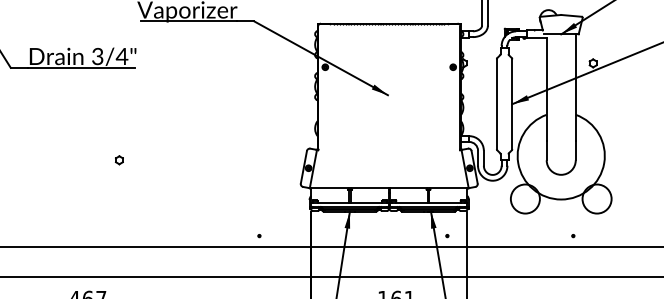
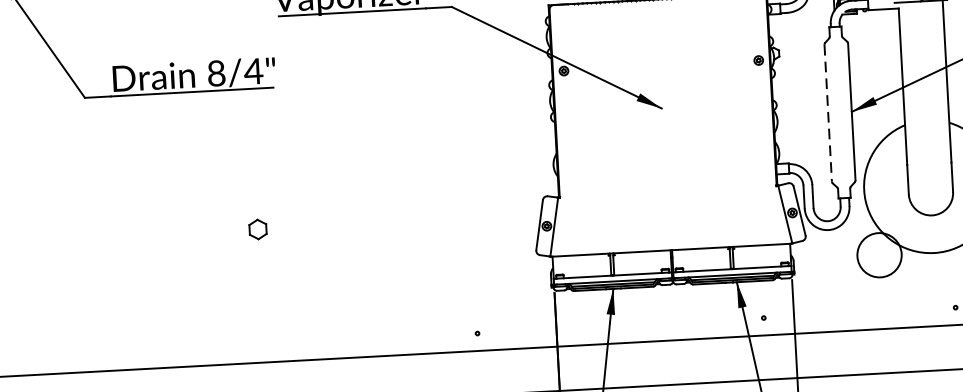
text: (97, 56) -> (216, 73), 3/4" -> 8/4"
line: (496, 104) -> (827, 113), solid -> dashed
part: (119, 160) -> (258, 230), size x1.6

